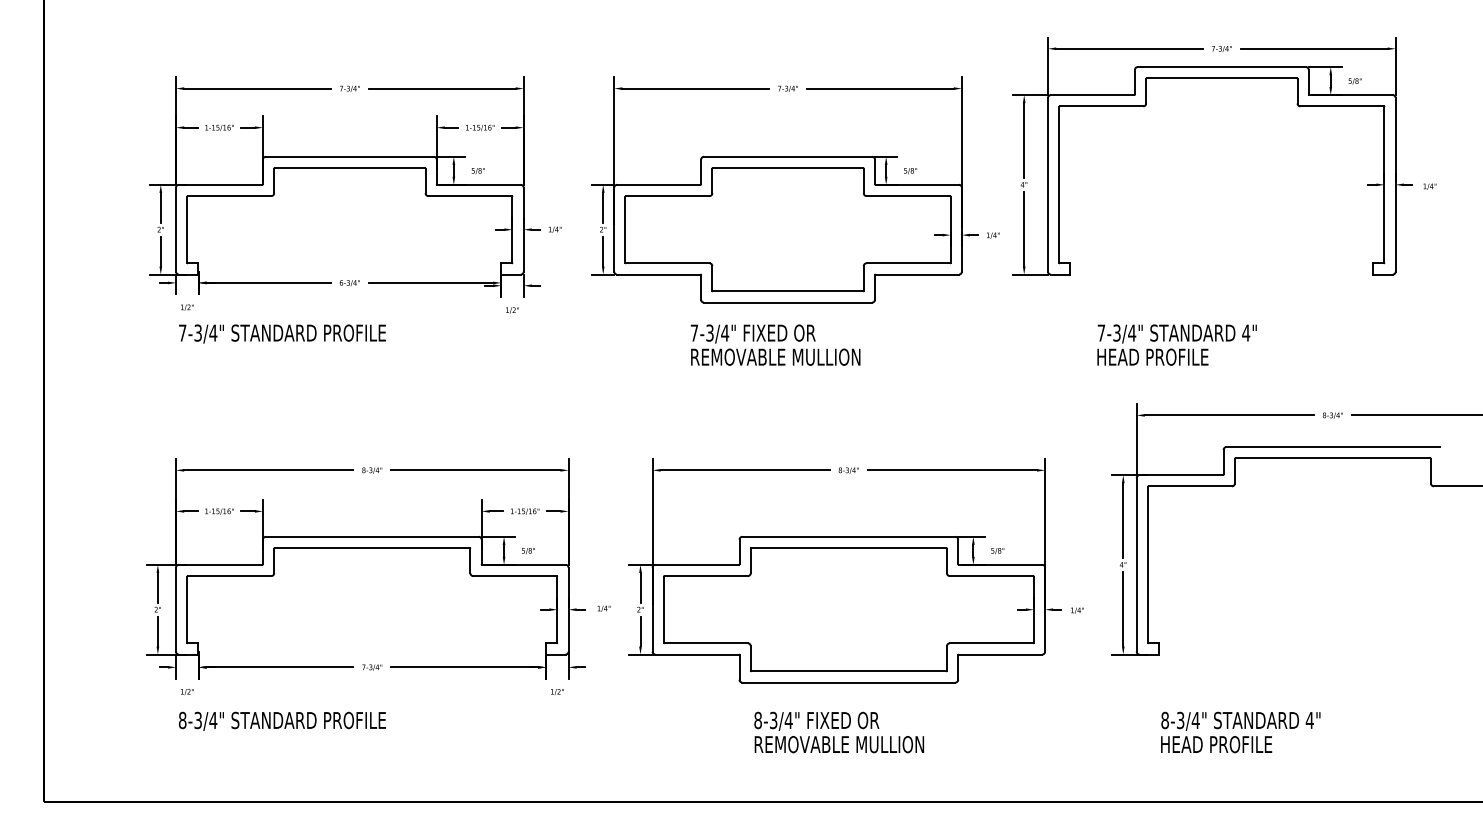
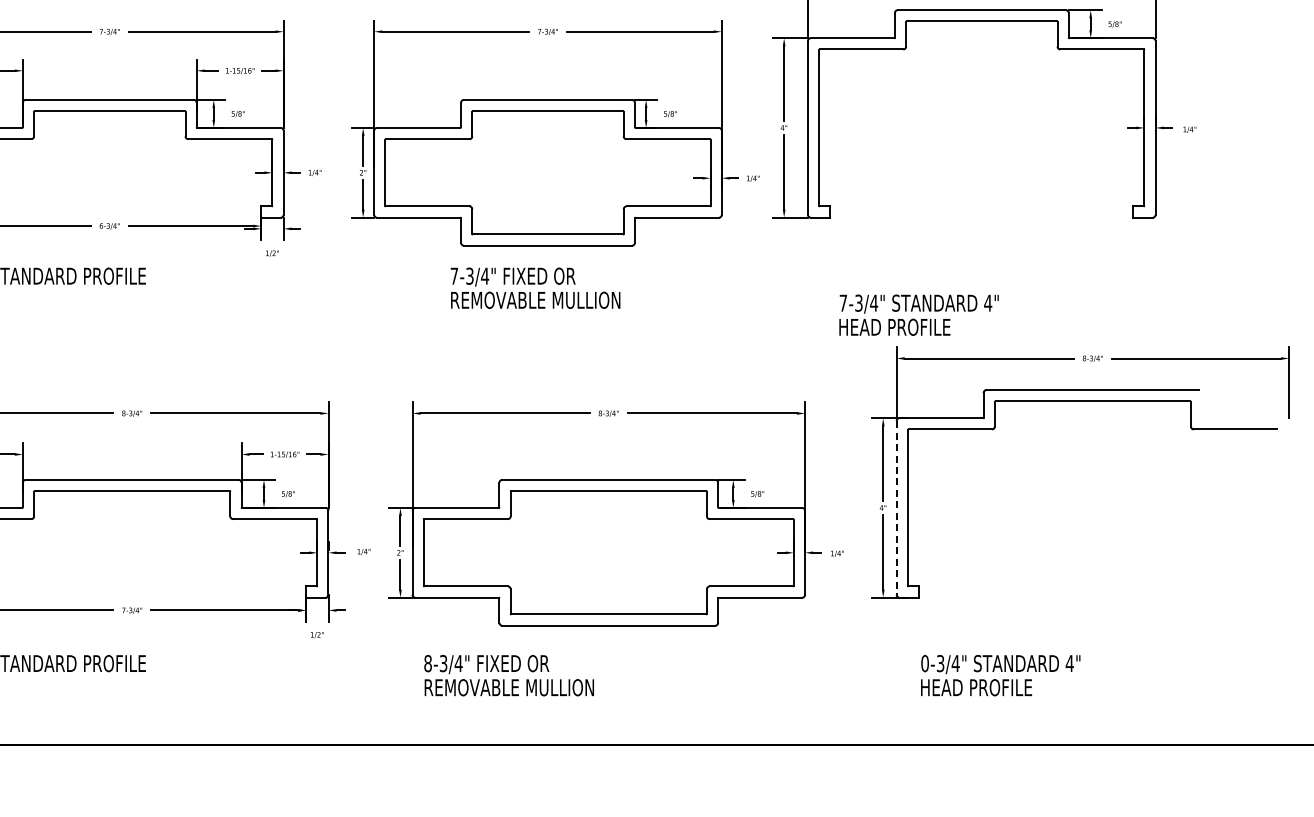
text: (1176, 344) -> (918, 314), moved
line: (1136, 564) -> (896, 507), solid -> dashed
text: (1165, 720) -> (925, 663), 8-3/4" -> 0-3/4"
text: (839, 732) -> (509, 675), moved

